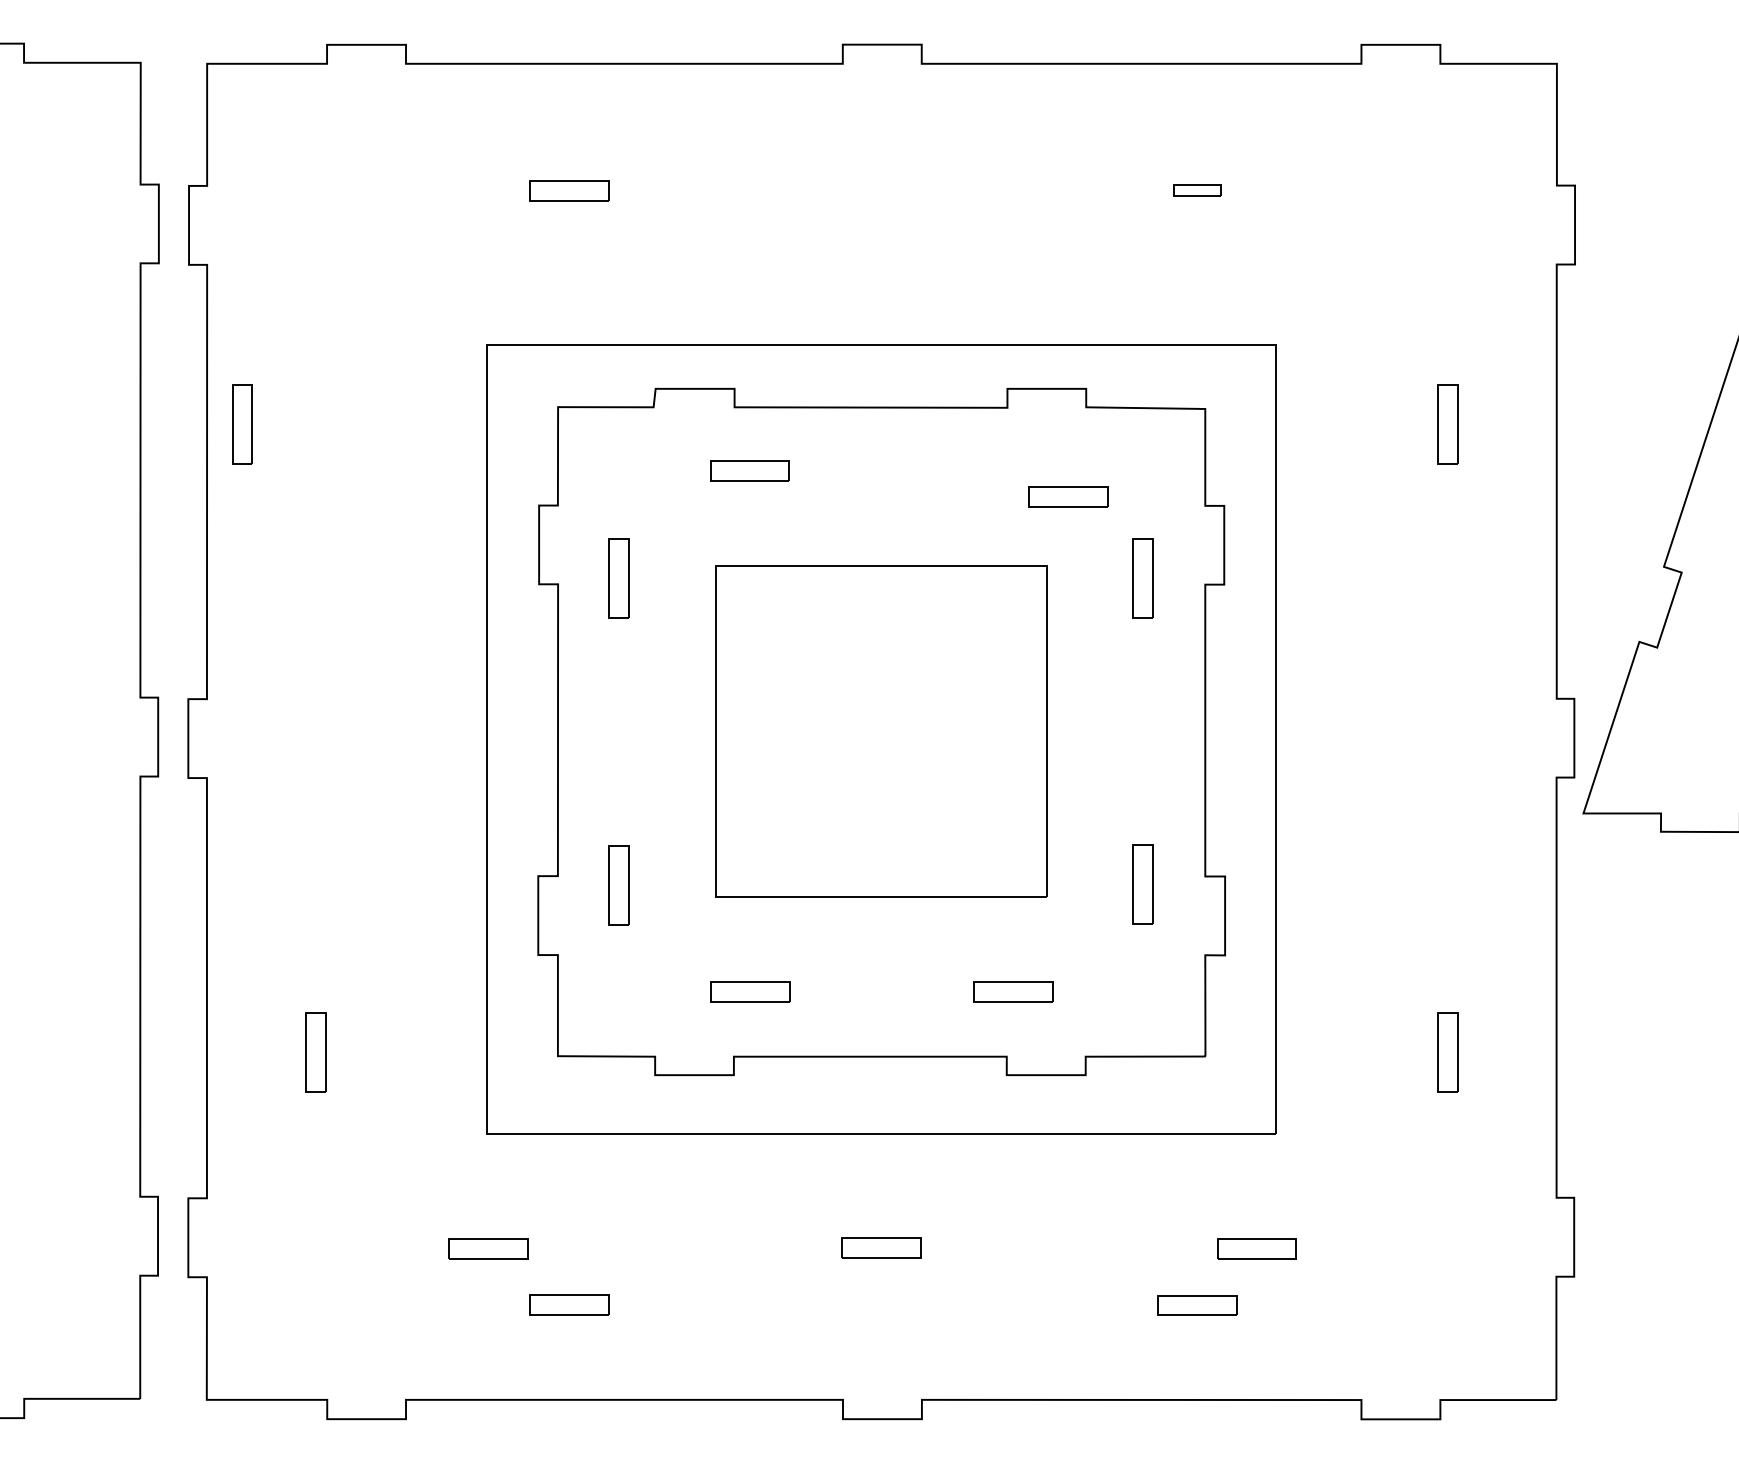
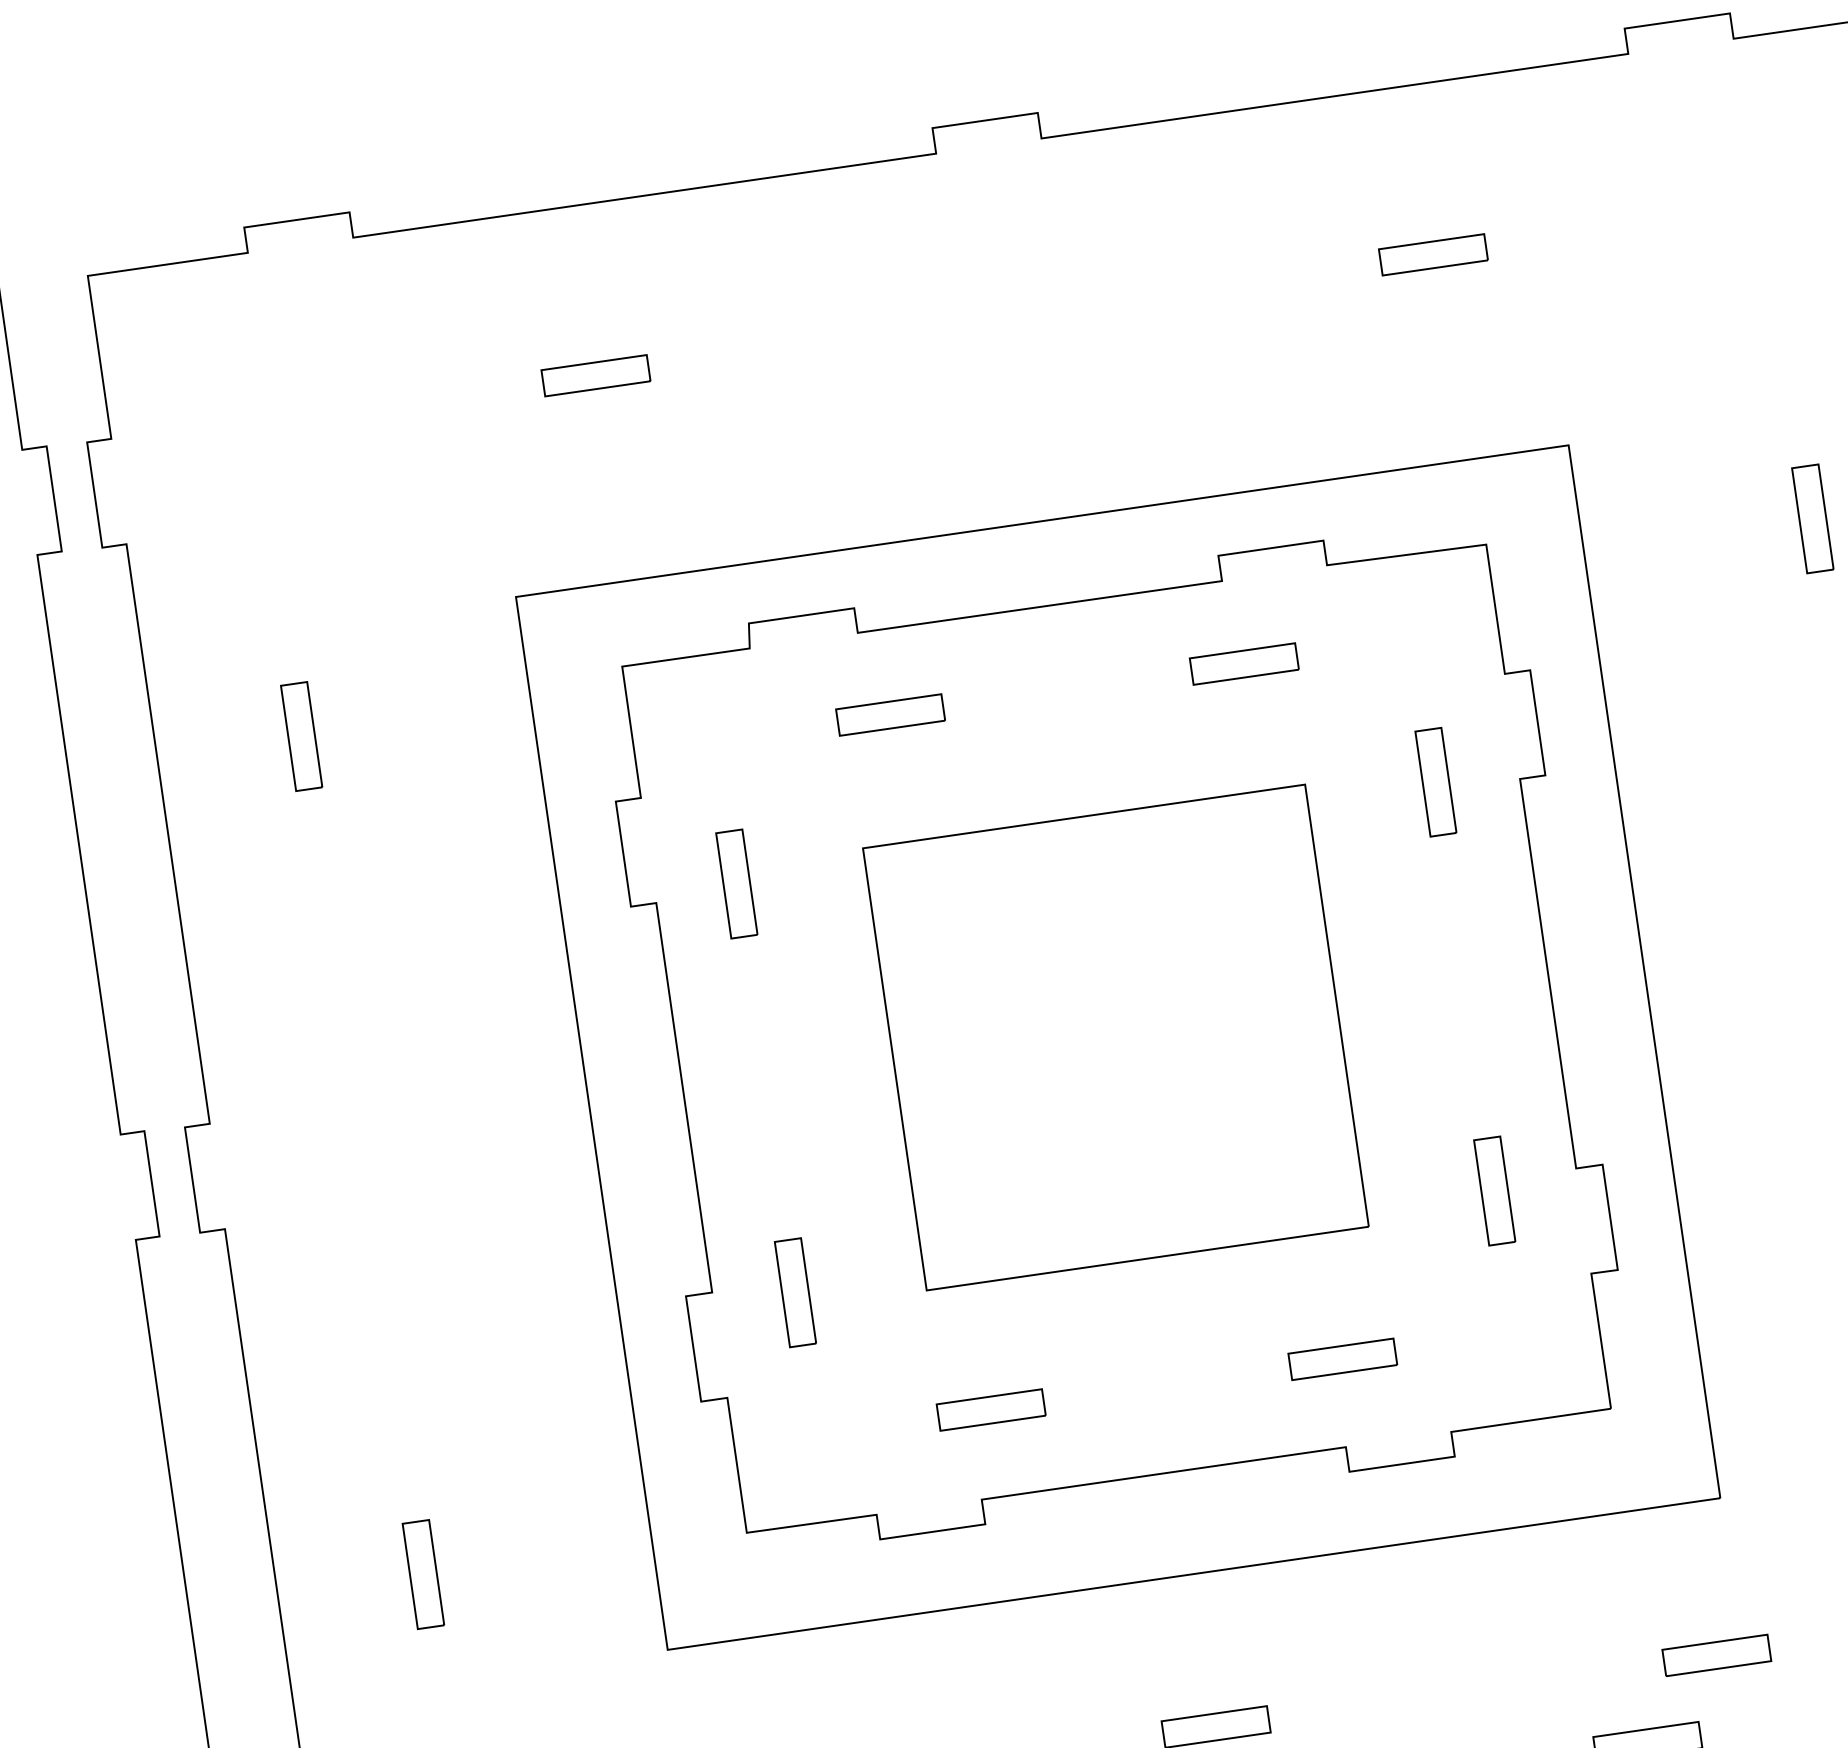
part: (1197, 190) -> (1433, 254), size x1.67
part: (242, 424) -> (301, 736), moved
part: (1068, 496) -> (1244, 663), moved

